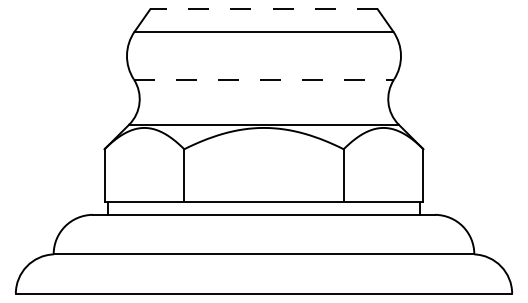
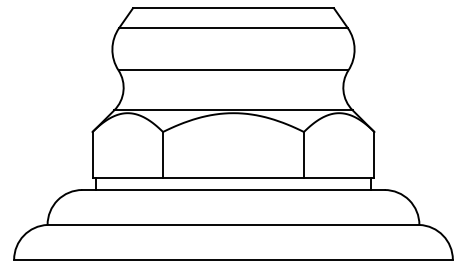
line: (264, 9) -> (233, 8), dashed -> solid
line: (264, 79) -> (233, 70), dashed -> solid

